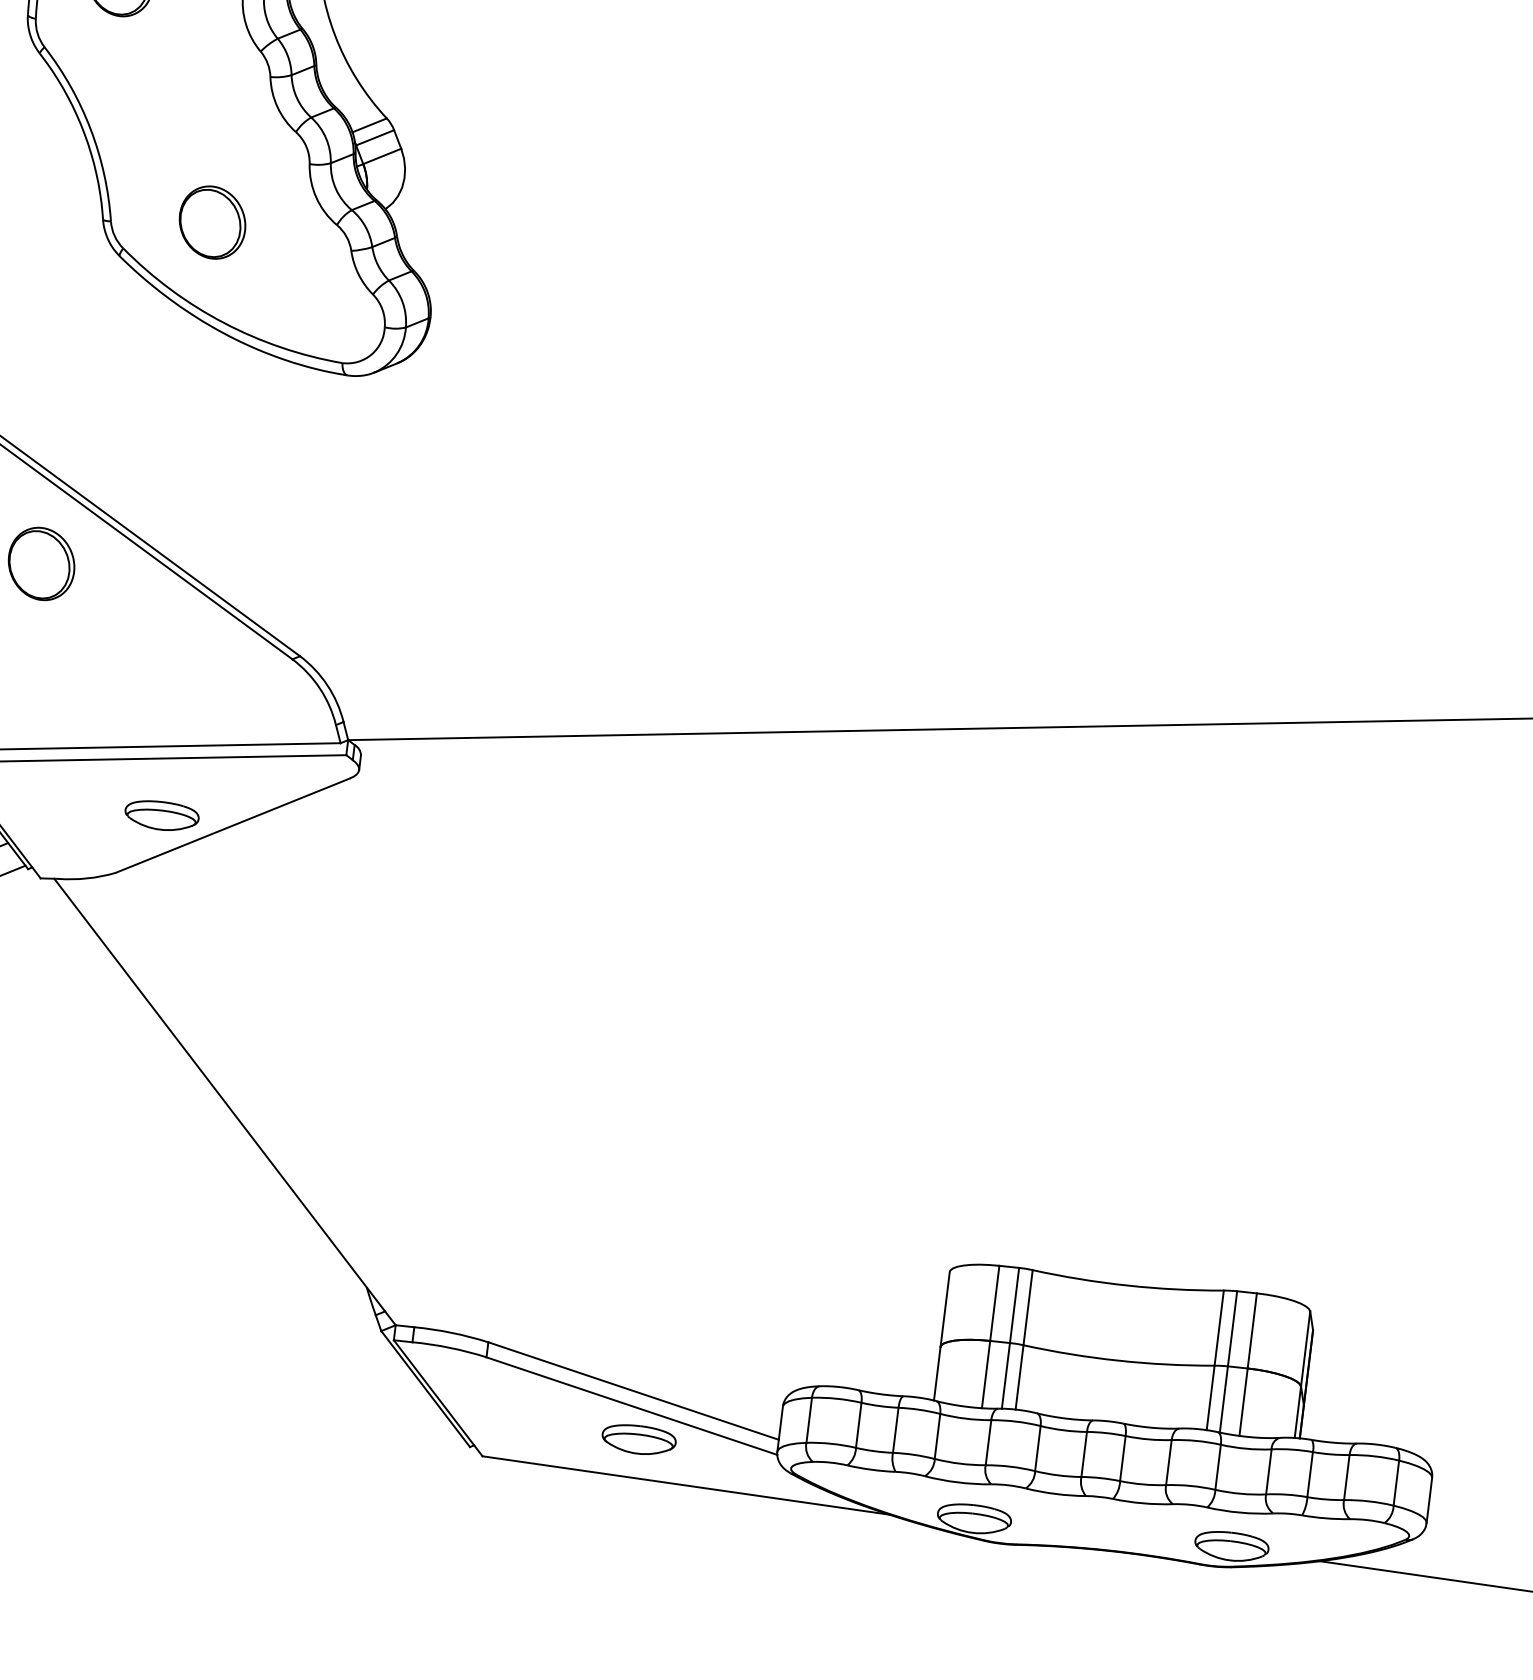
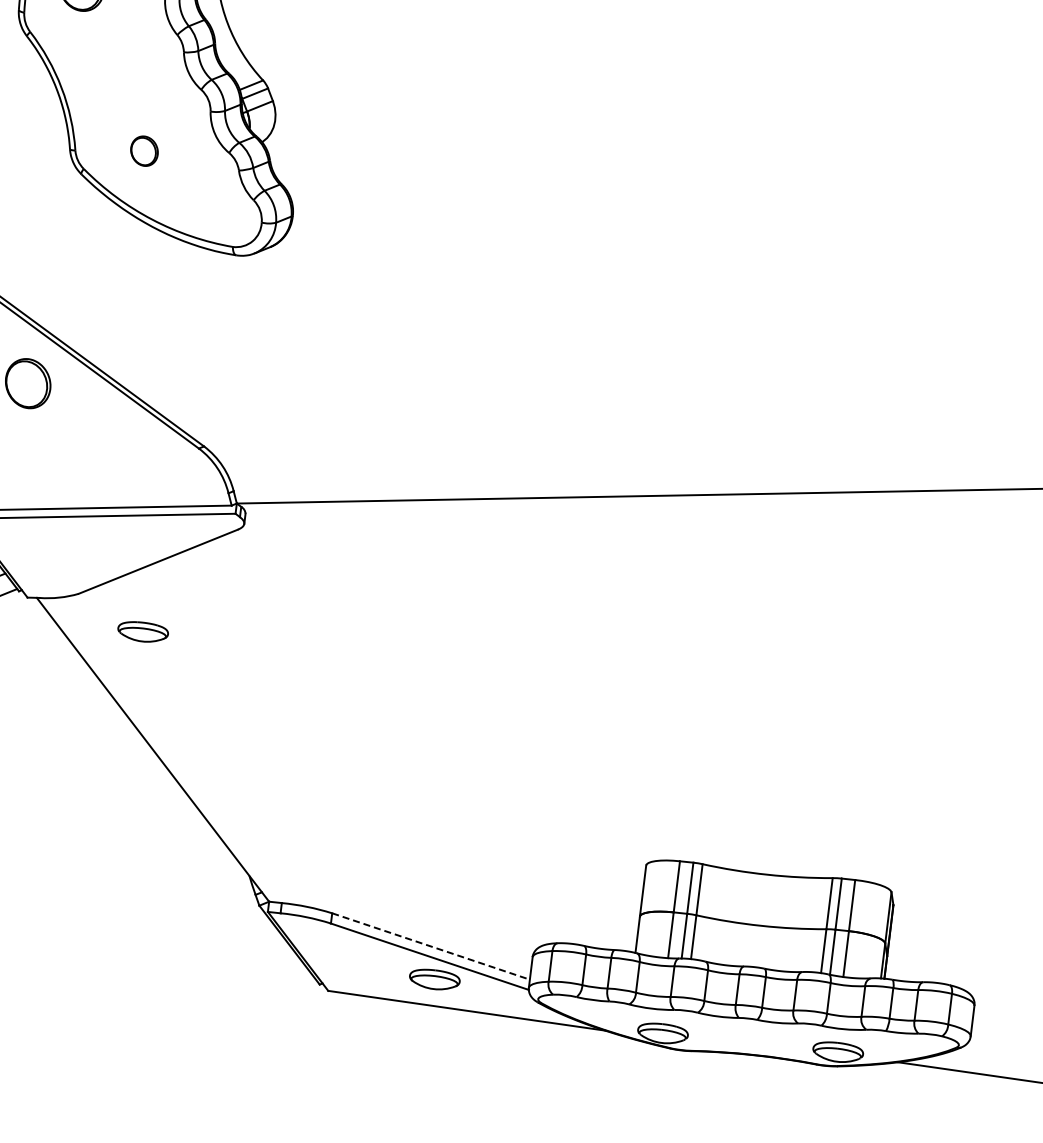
part: (212, 221) -> (144, 150), size x0.6
part: (161, 815) -> (142, 631), moved
line: (634, 1391) -> (431, 946), solid -> dashed

